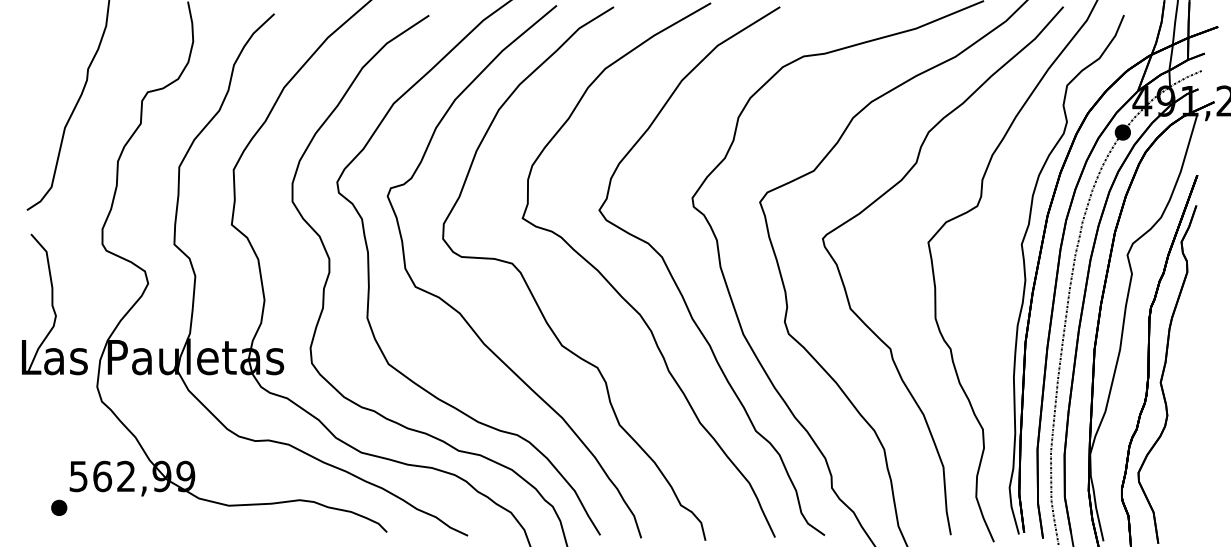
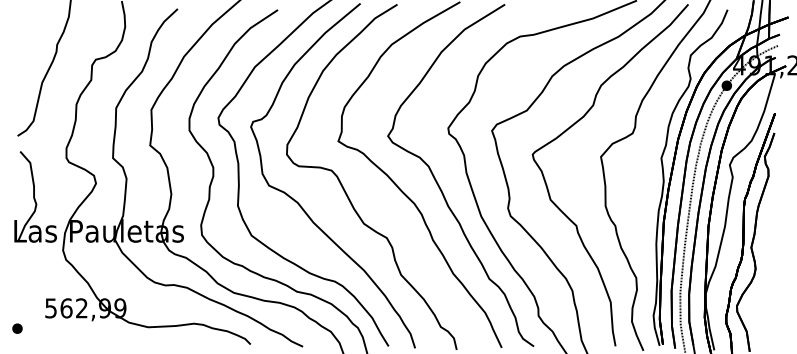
part: (59, 507) -> (17, 328), moved

